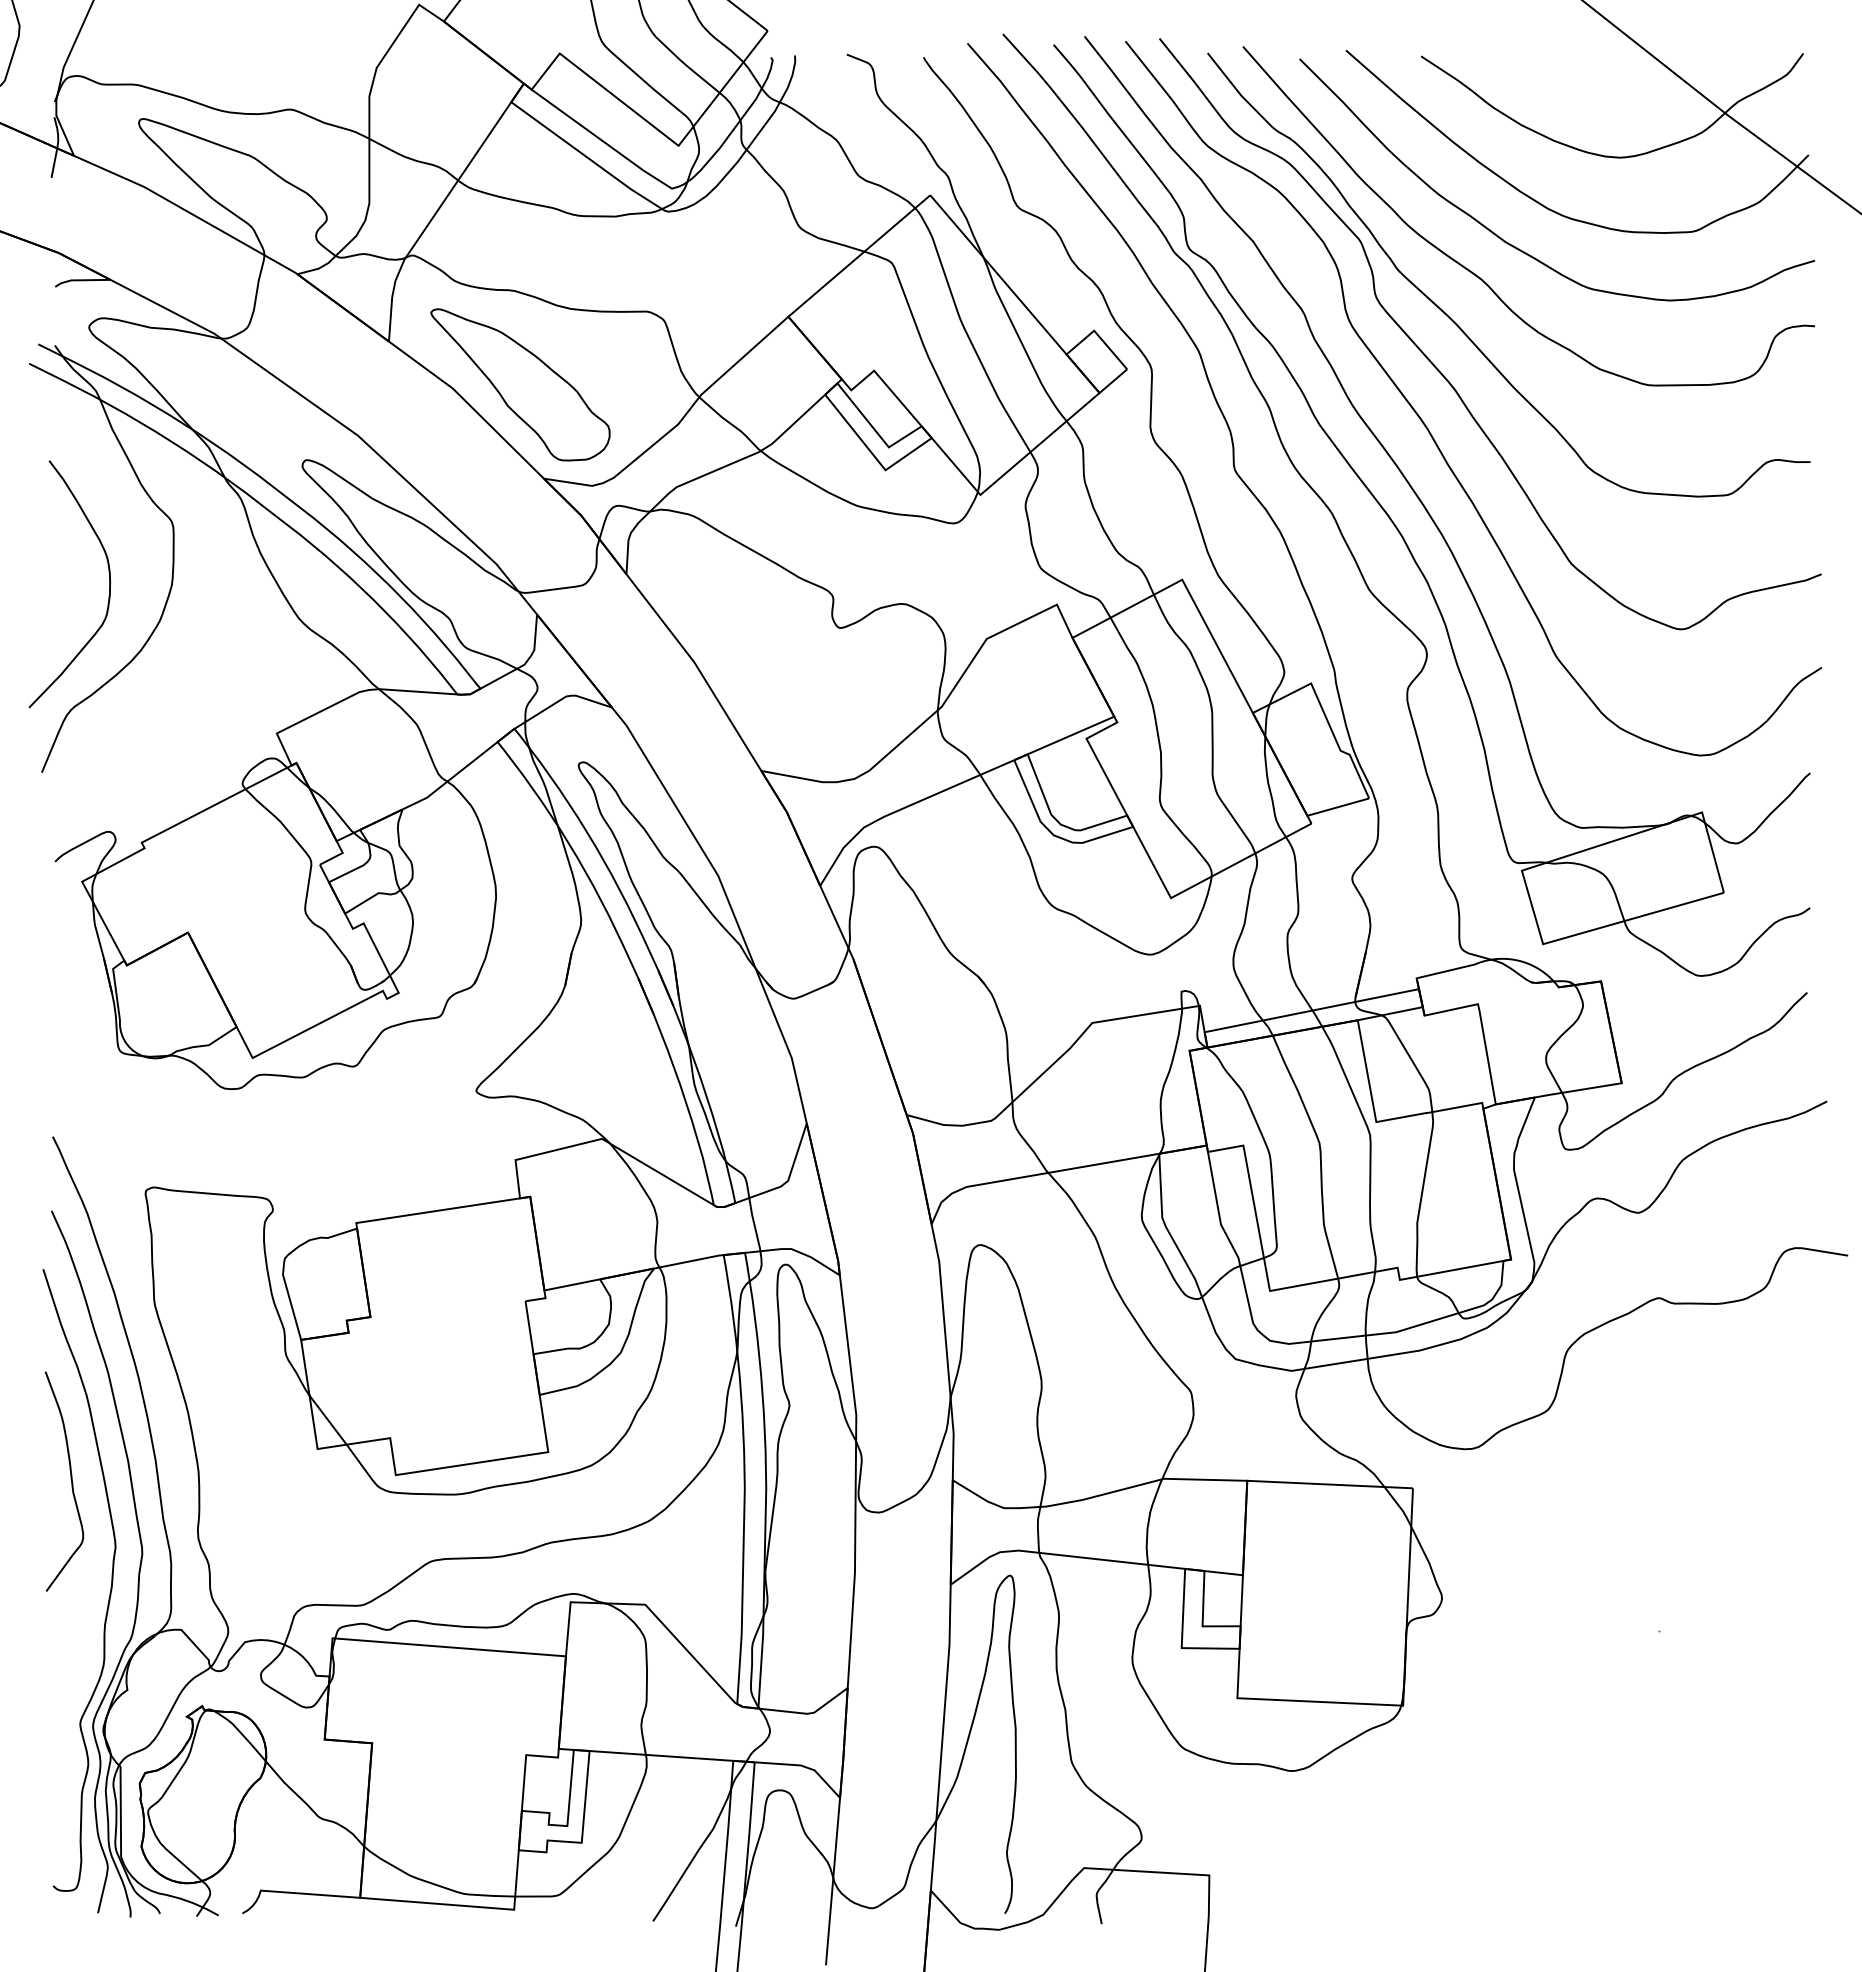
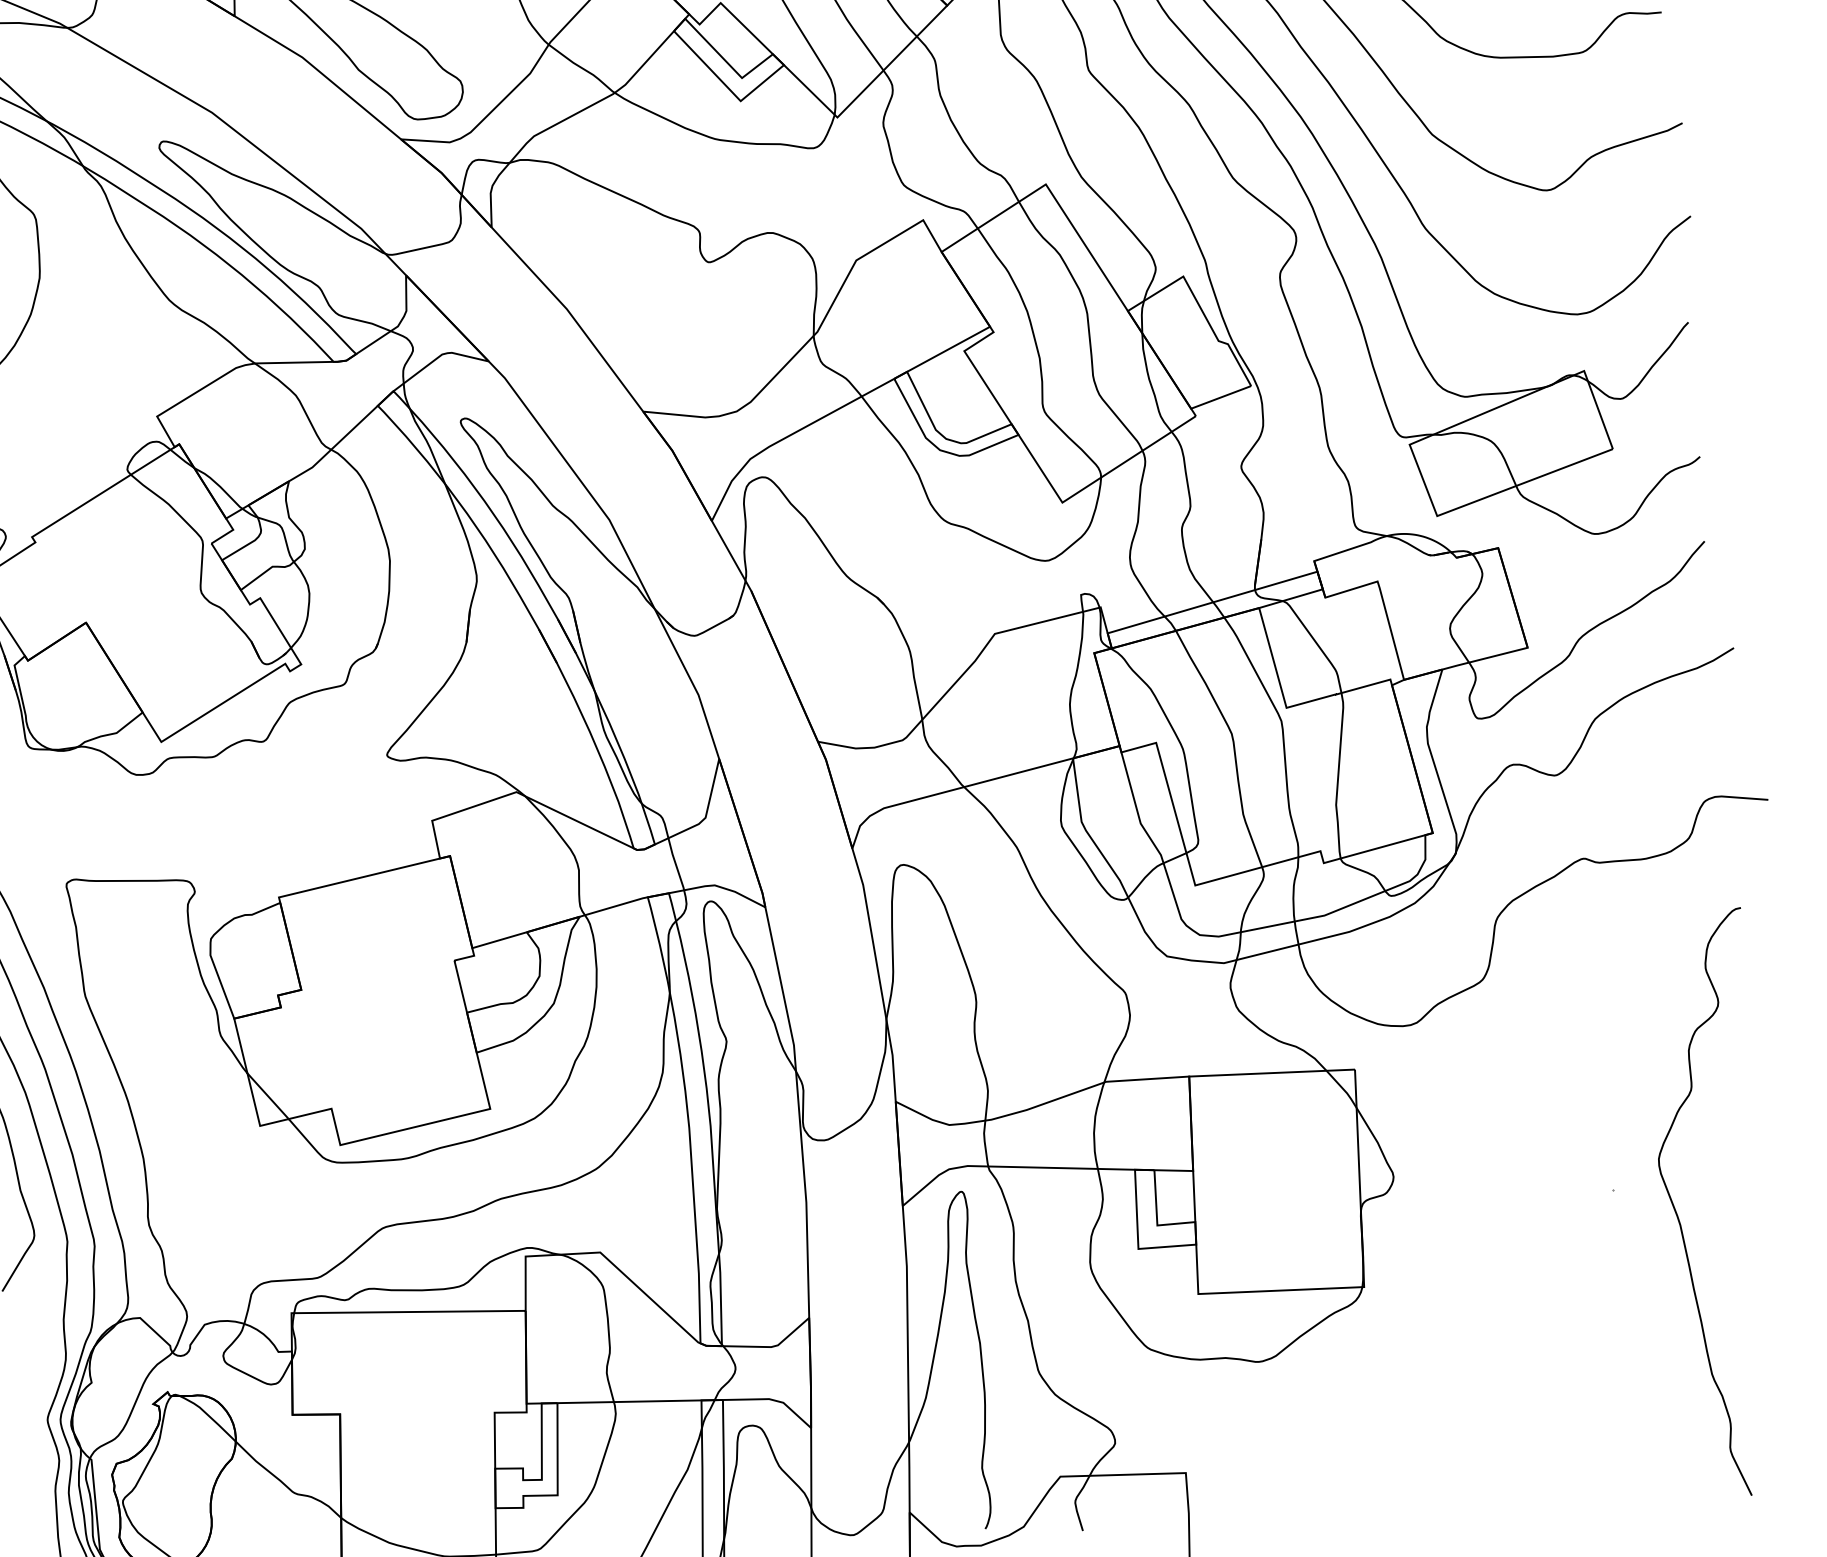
curve: (1722, 1662) -> (1678, 1216), added

